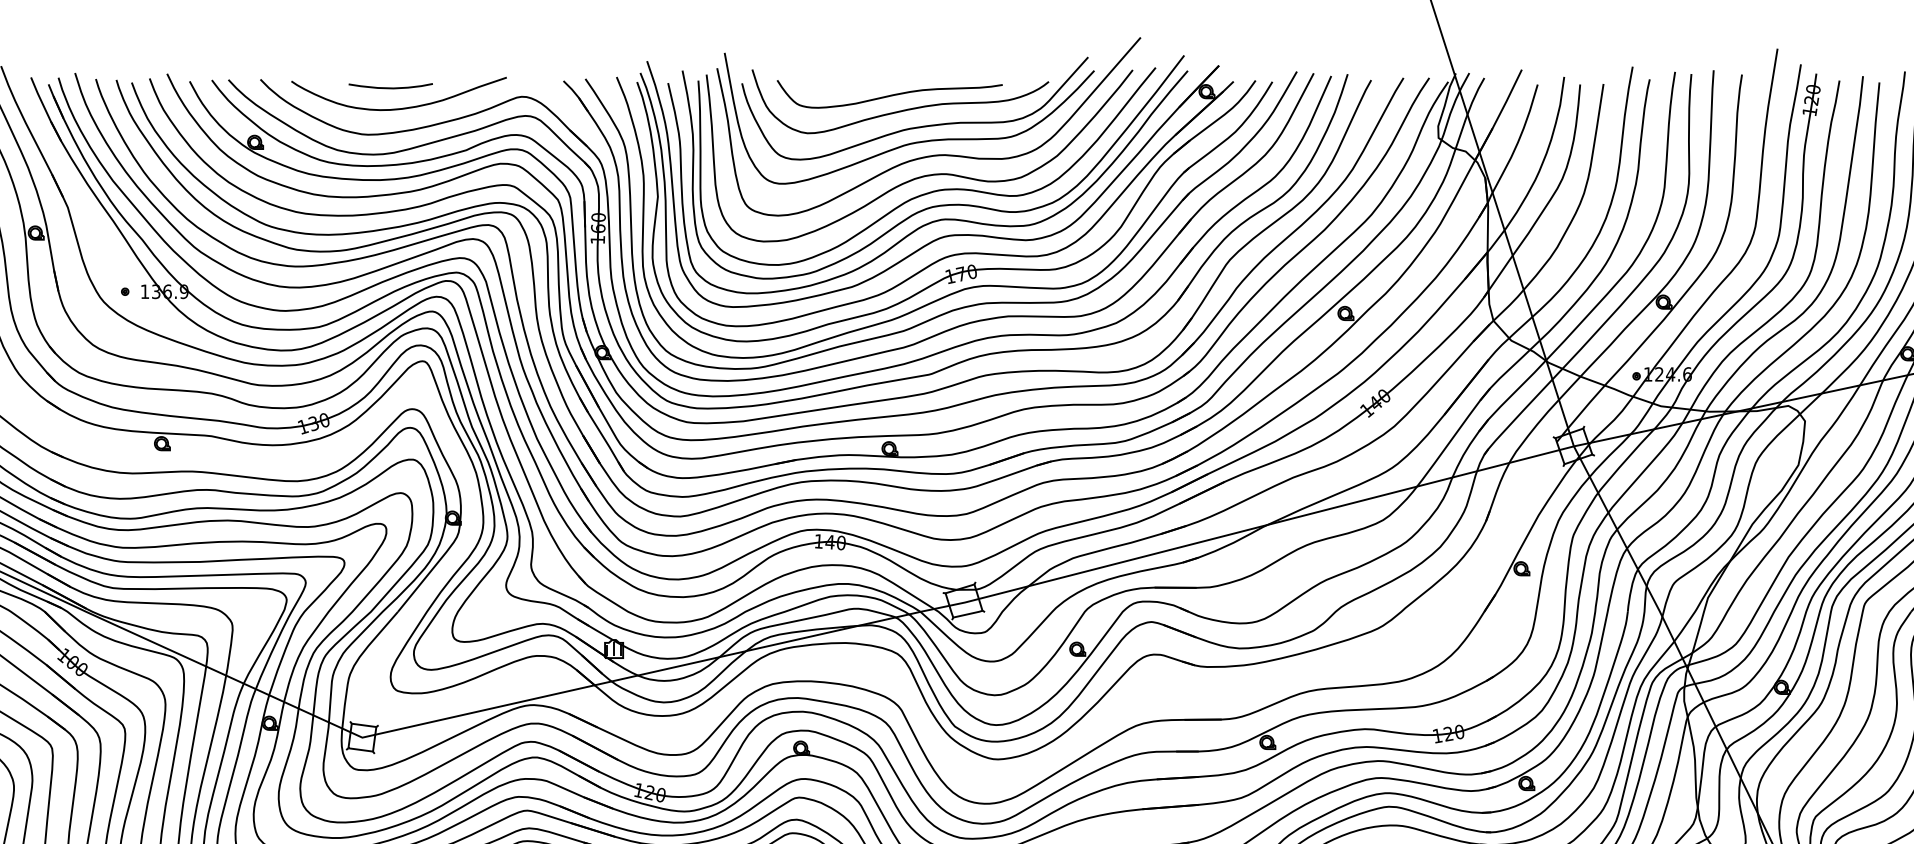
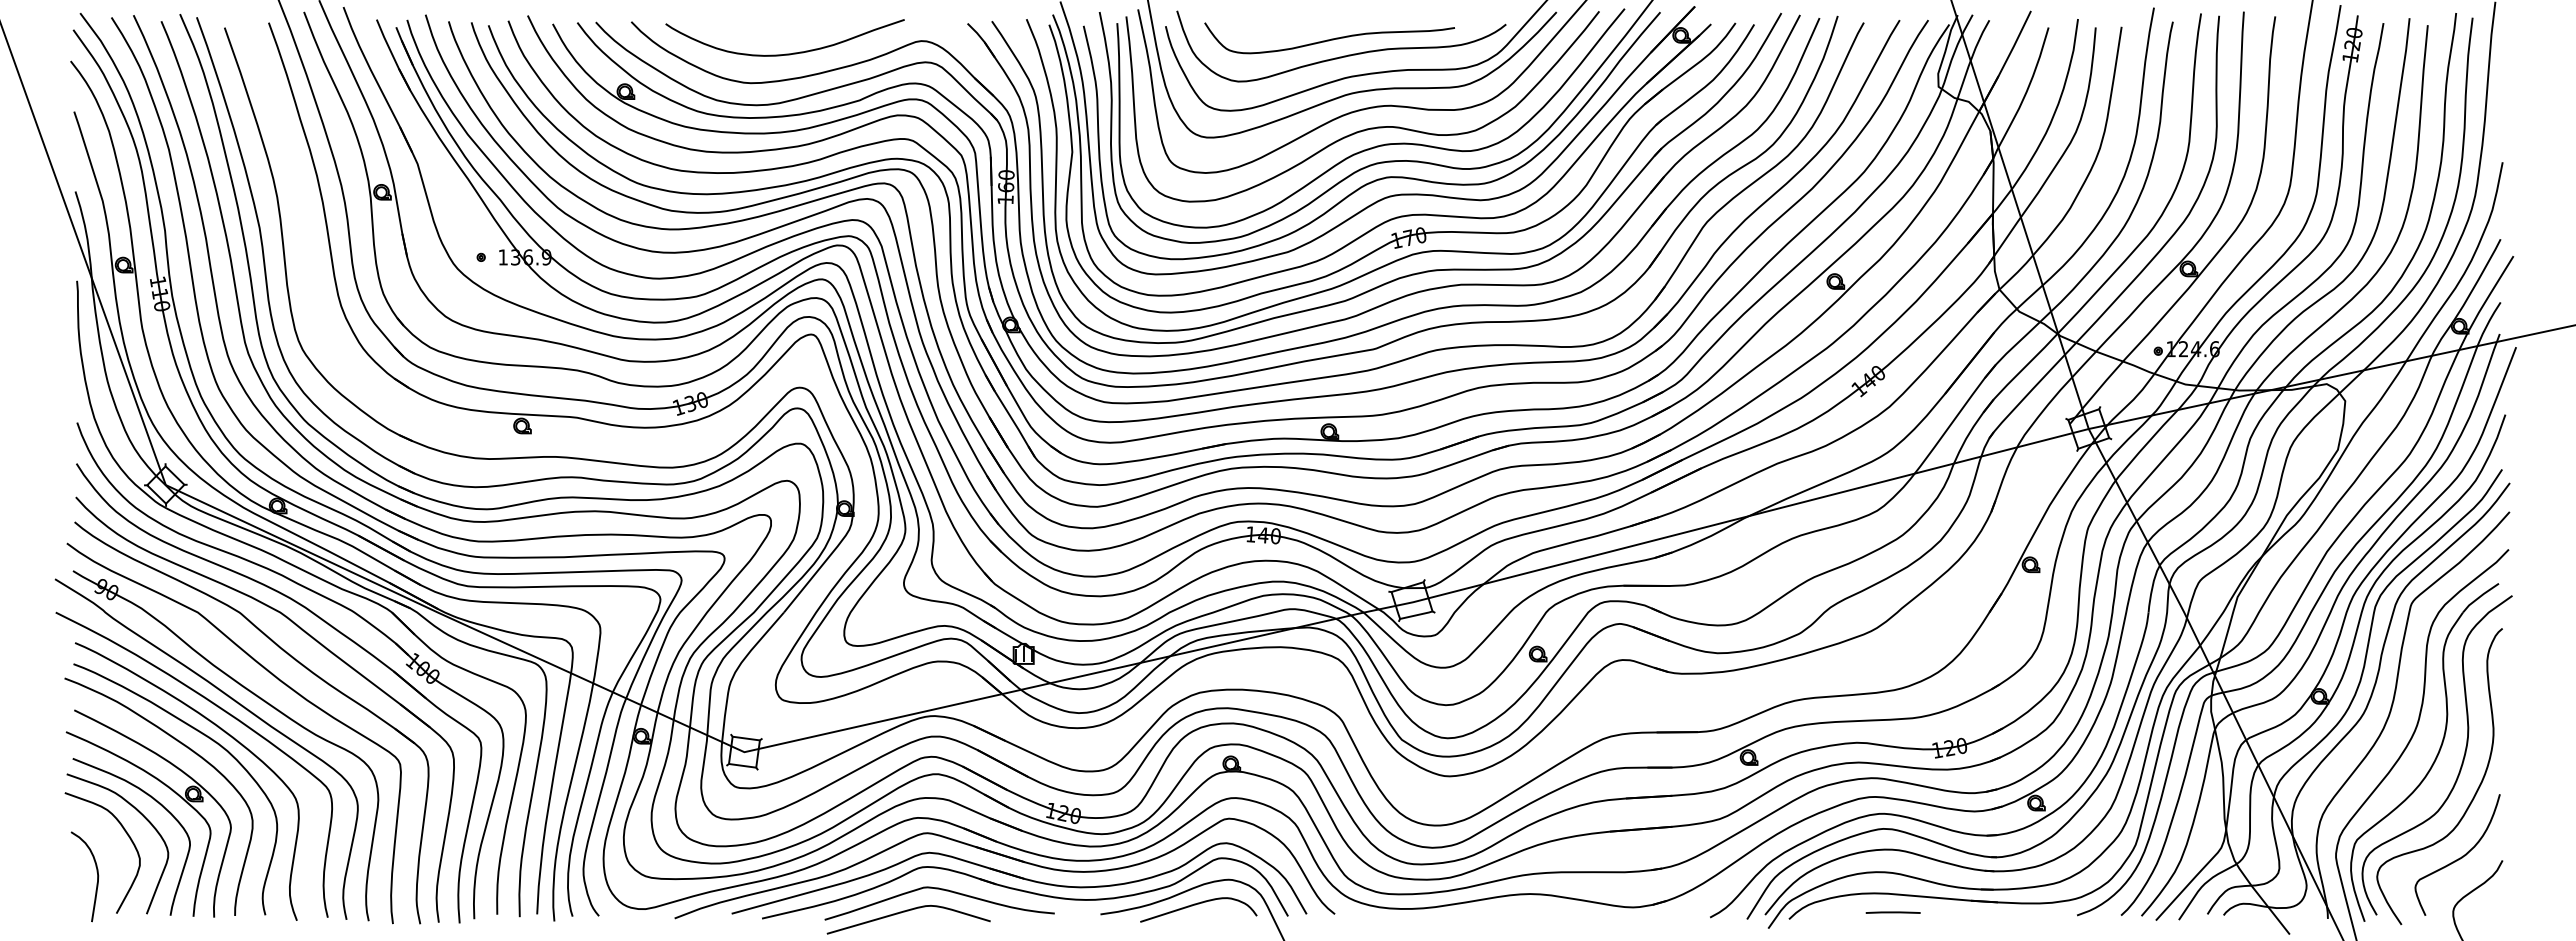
curve: (390, 87) -> (775, 30), removed

